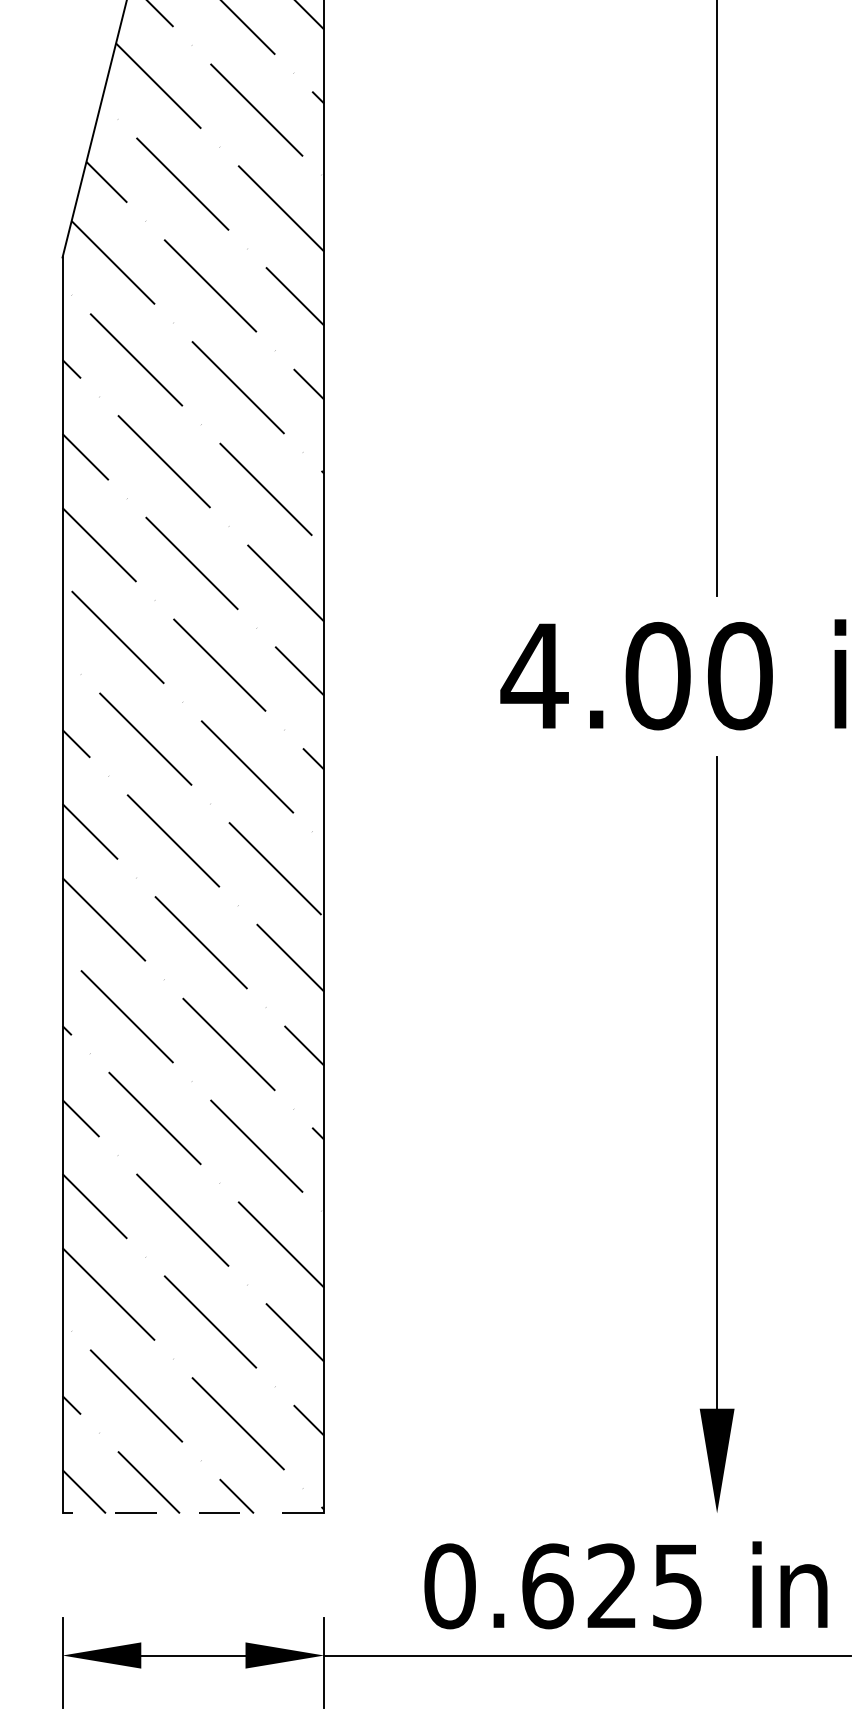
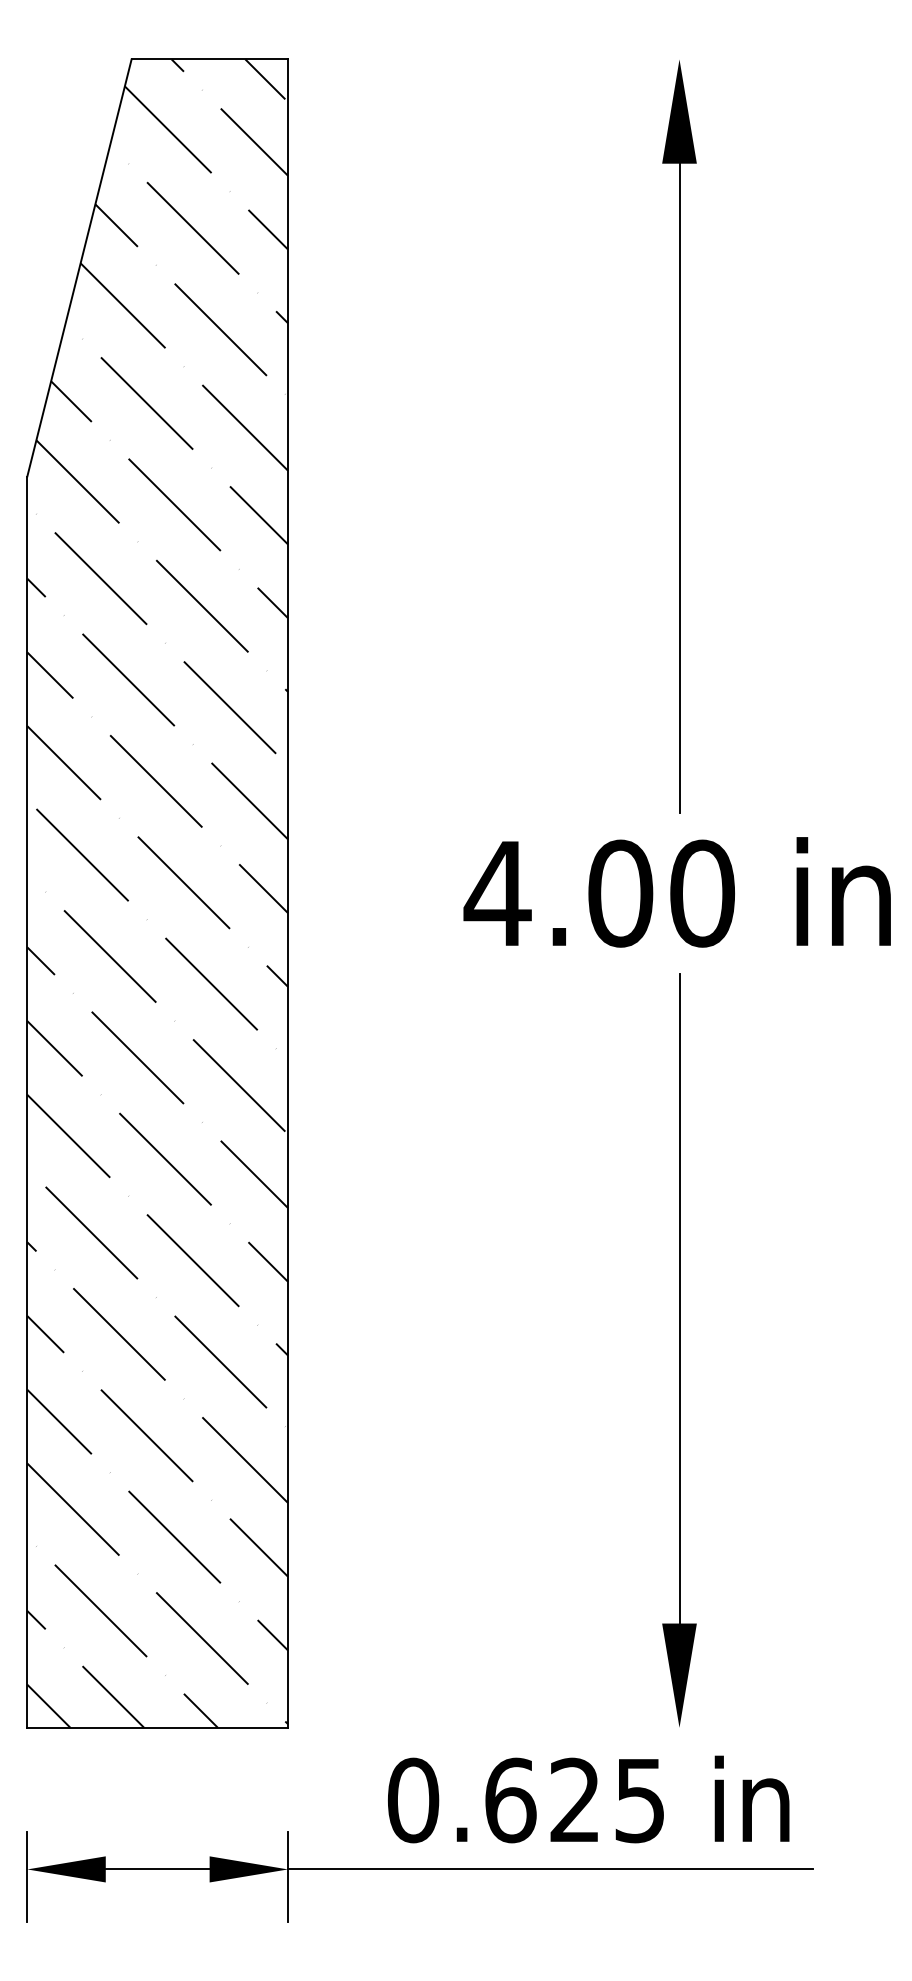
line: (193, 1513) -> (157, 1727), dashed -> solid

